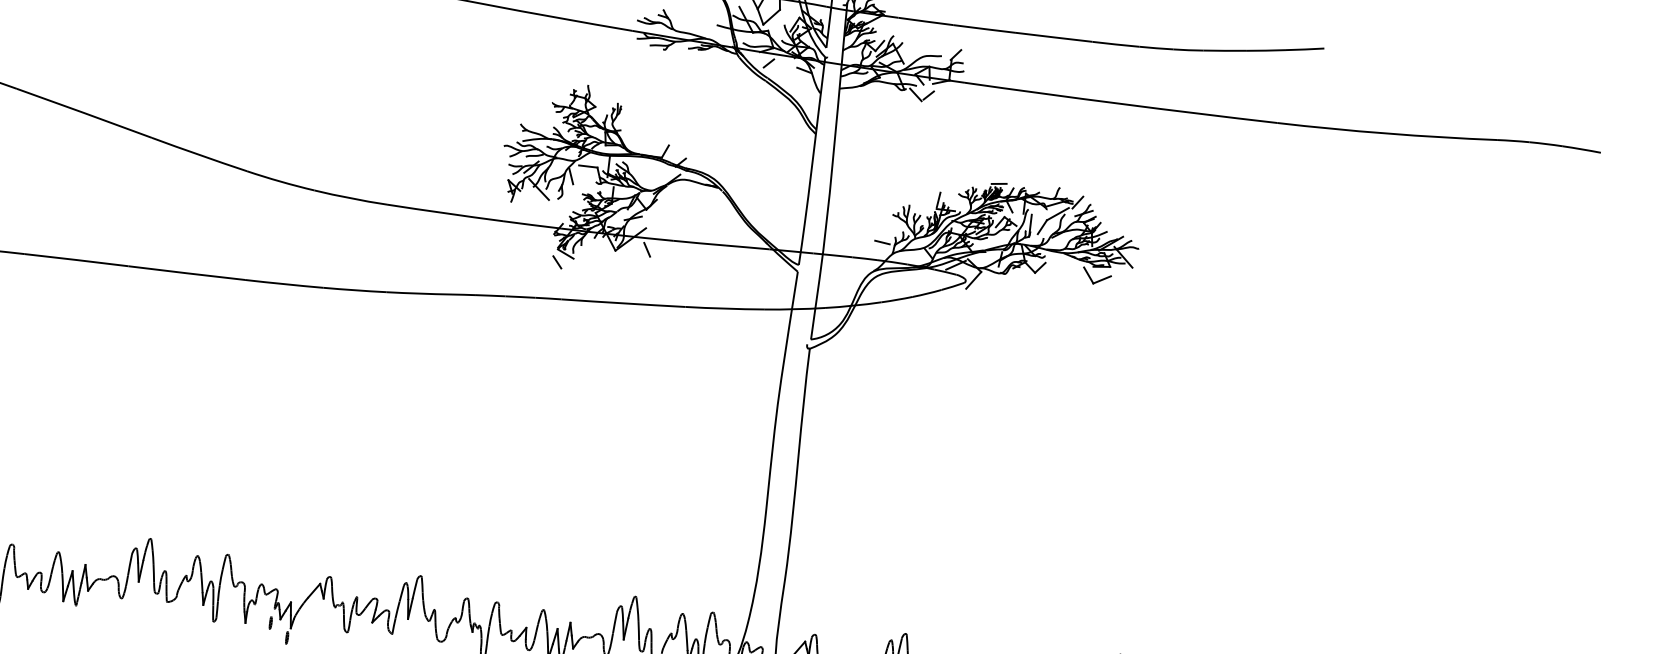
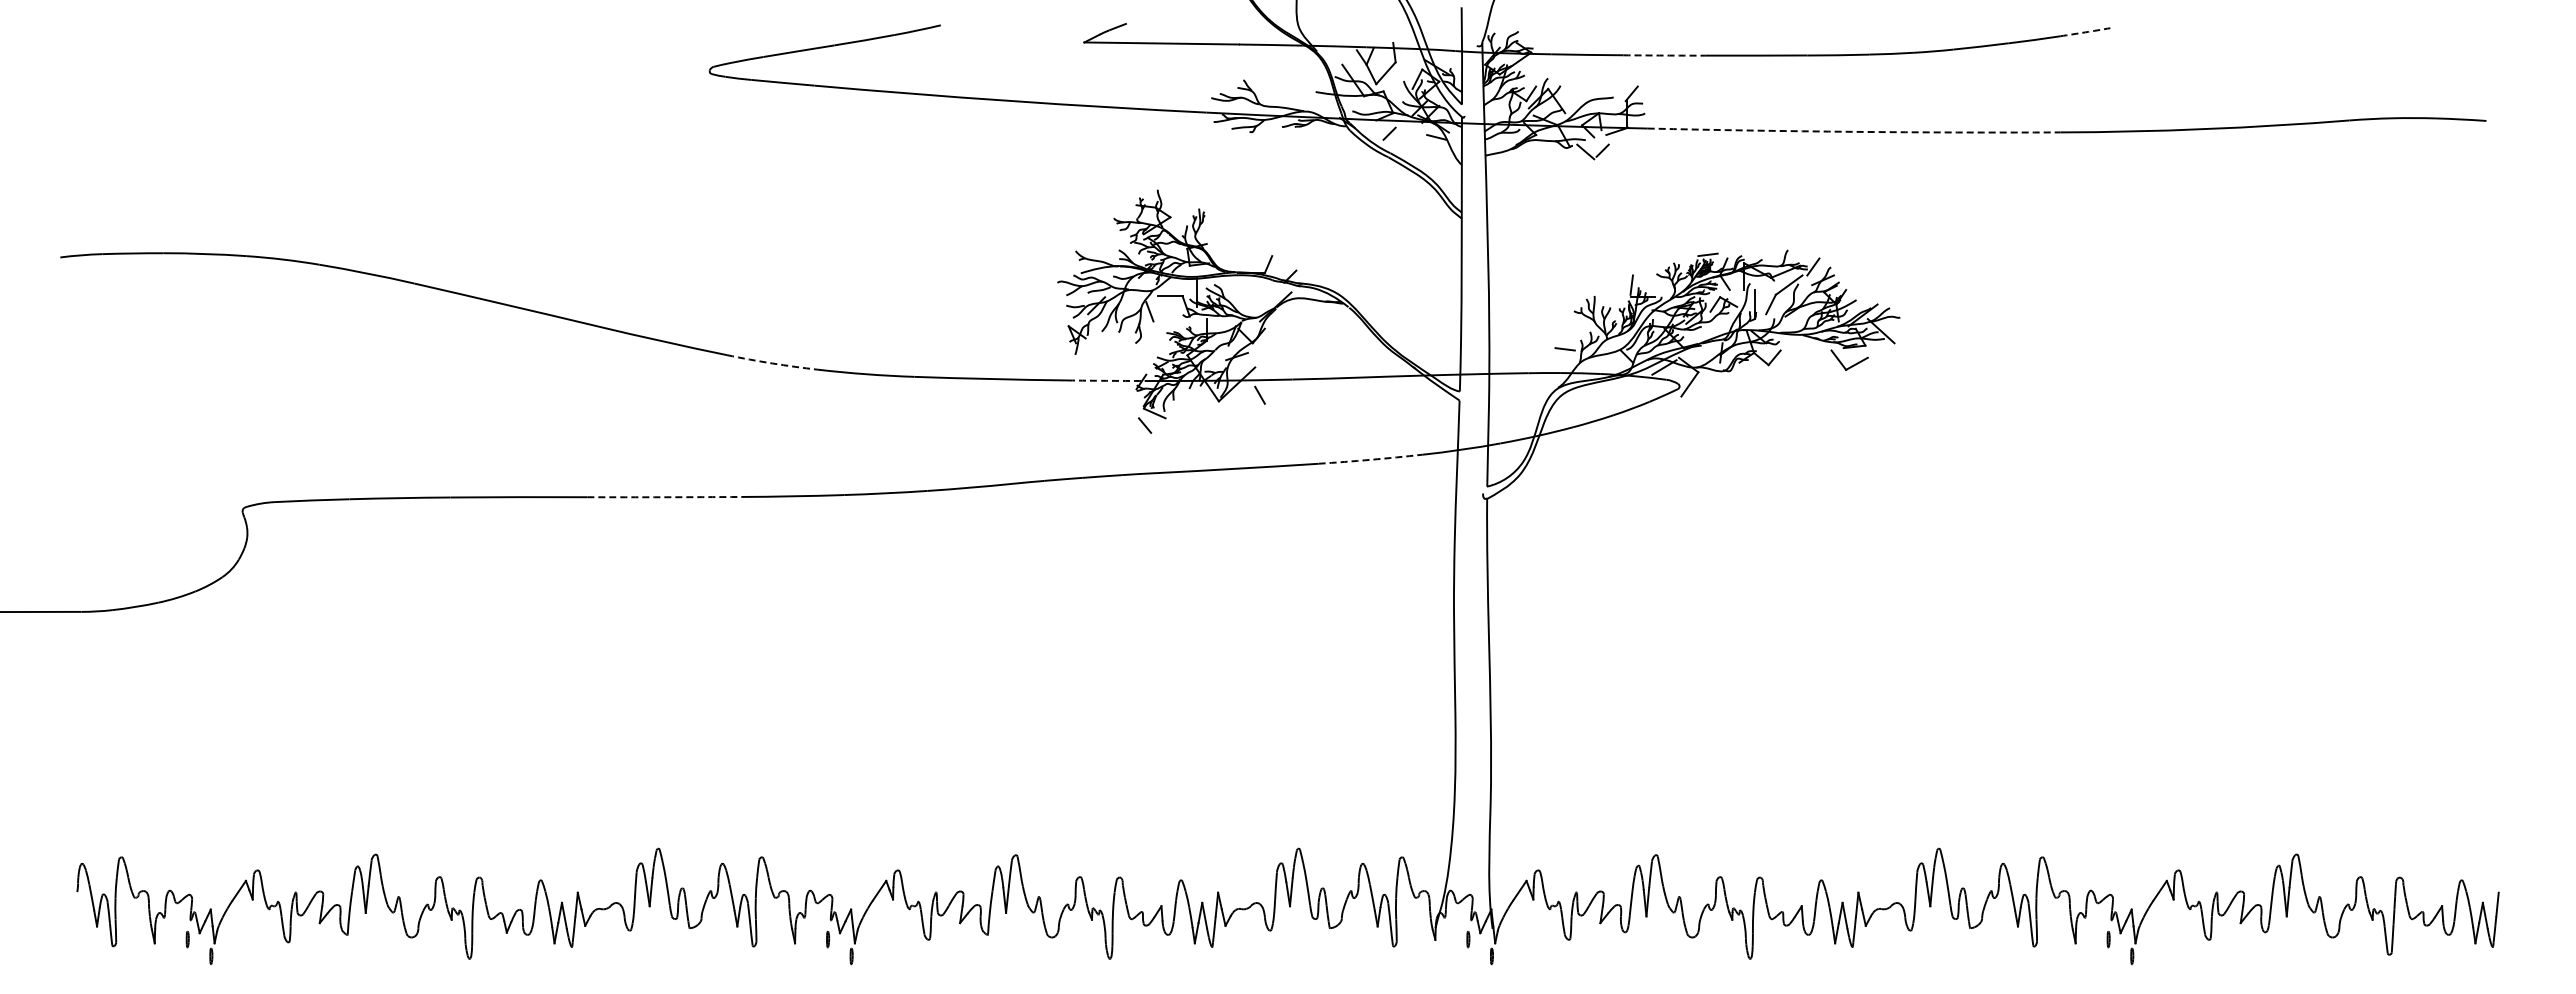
arc: (984, 28) -> (1664, 55), solid -> dashed
arc: (1305, 49) -> (2085, 32), solid -> dashed
arc: (1121, 103) -> (1854, 131), solid -> dashed
arc: (280, 181) -> (772, 363), solid -> dashed
line: (538, 189) -> (1109, 333), removed
arc: (532, 224) -> (1106, 380), solid -> dashed
arc: (186, 273) -> (664, 497), solid -> dashed
arc: (725, 308) -> (1370, 459), solid -> dashed

